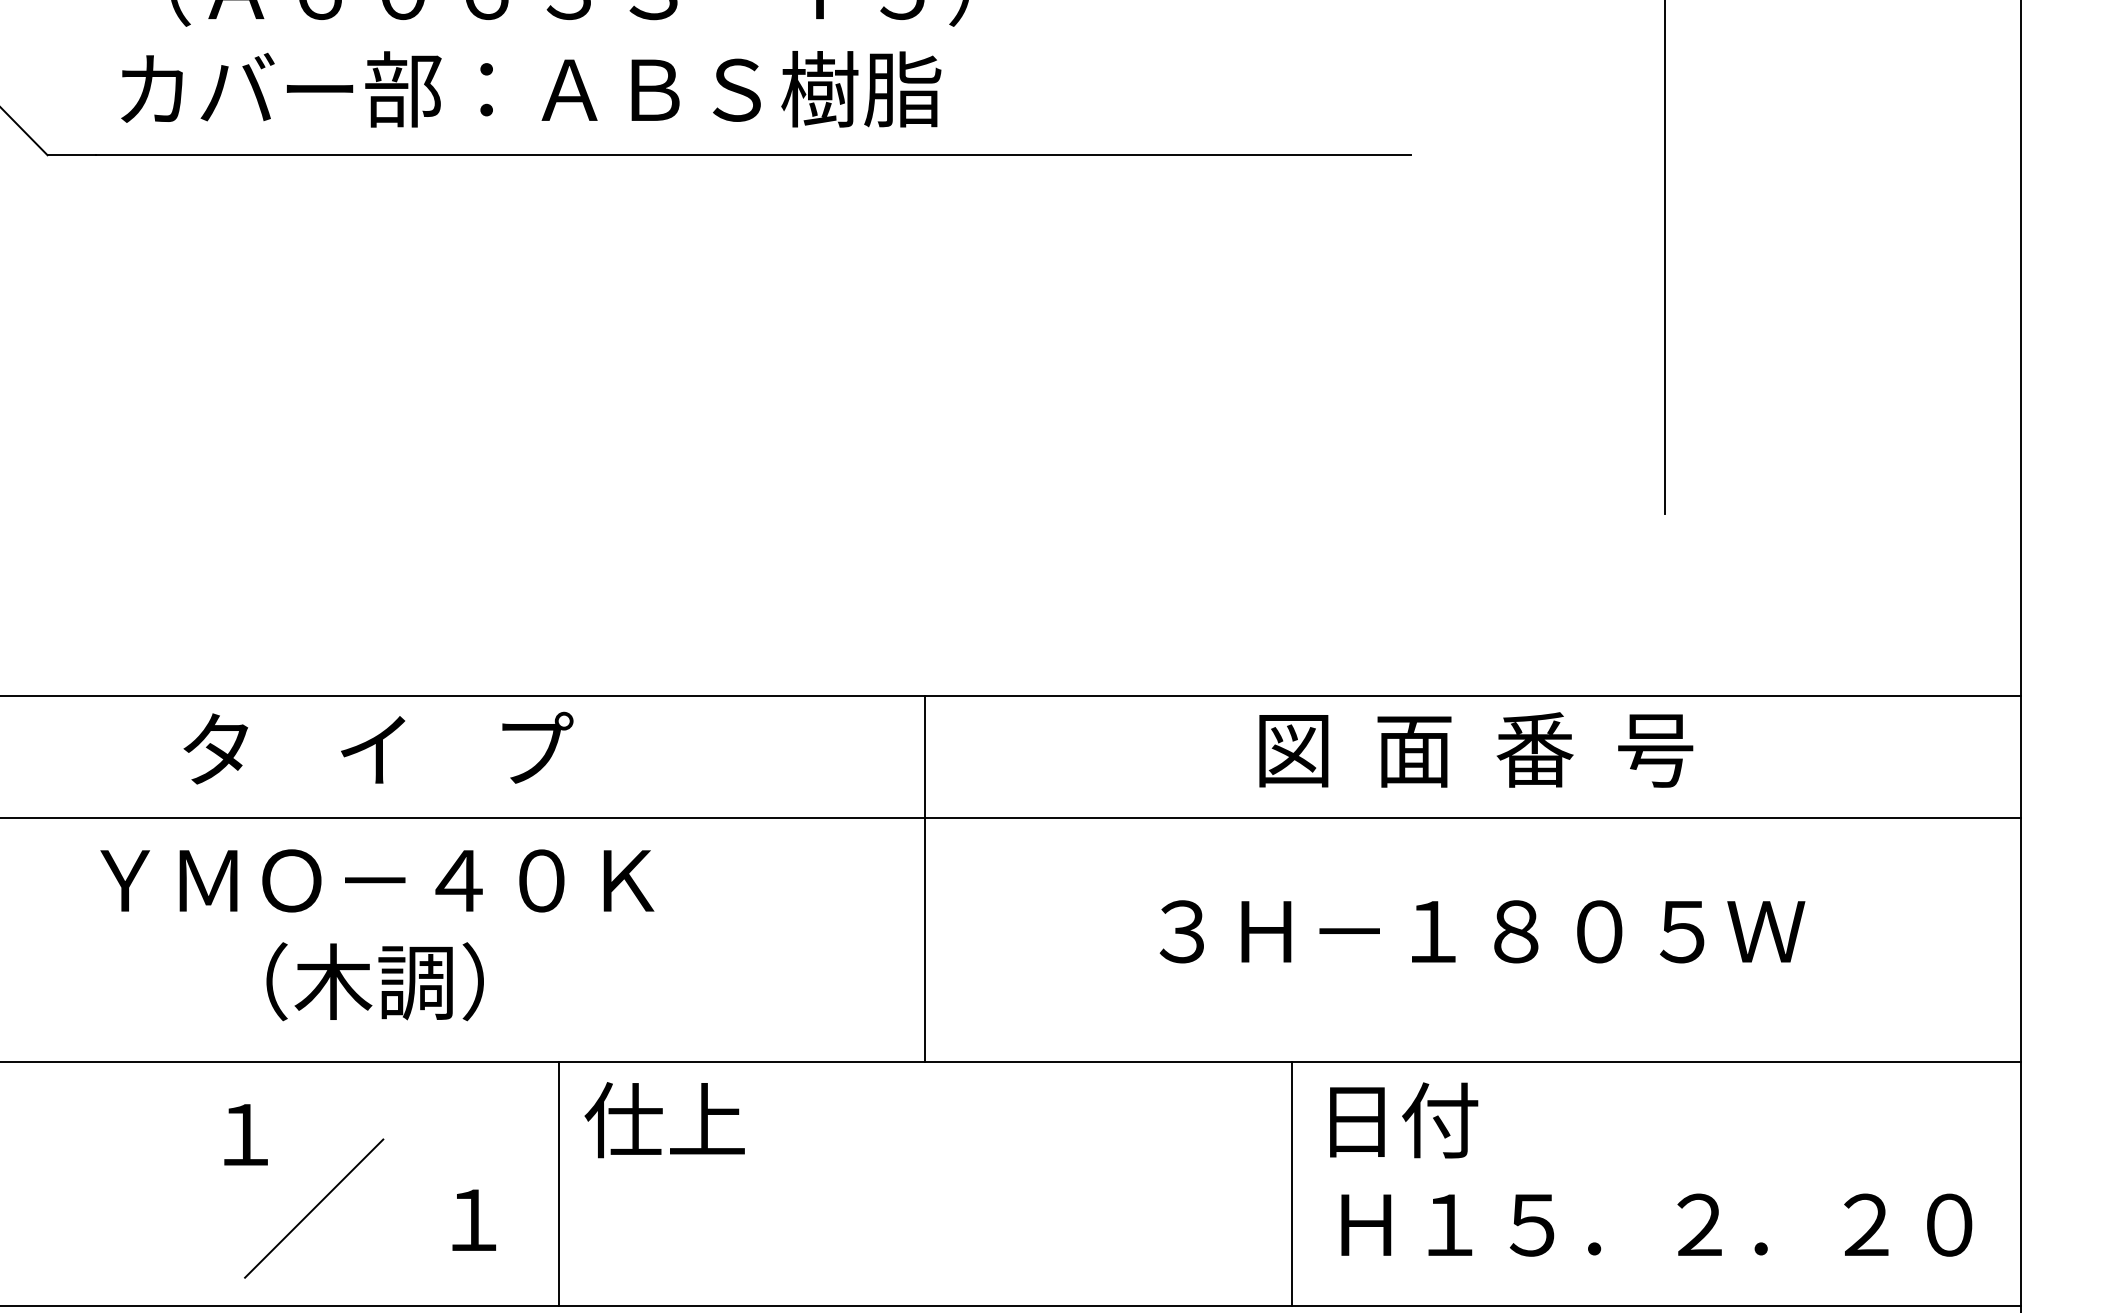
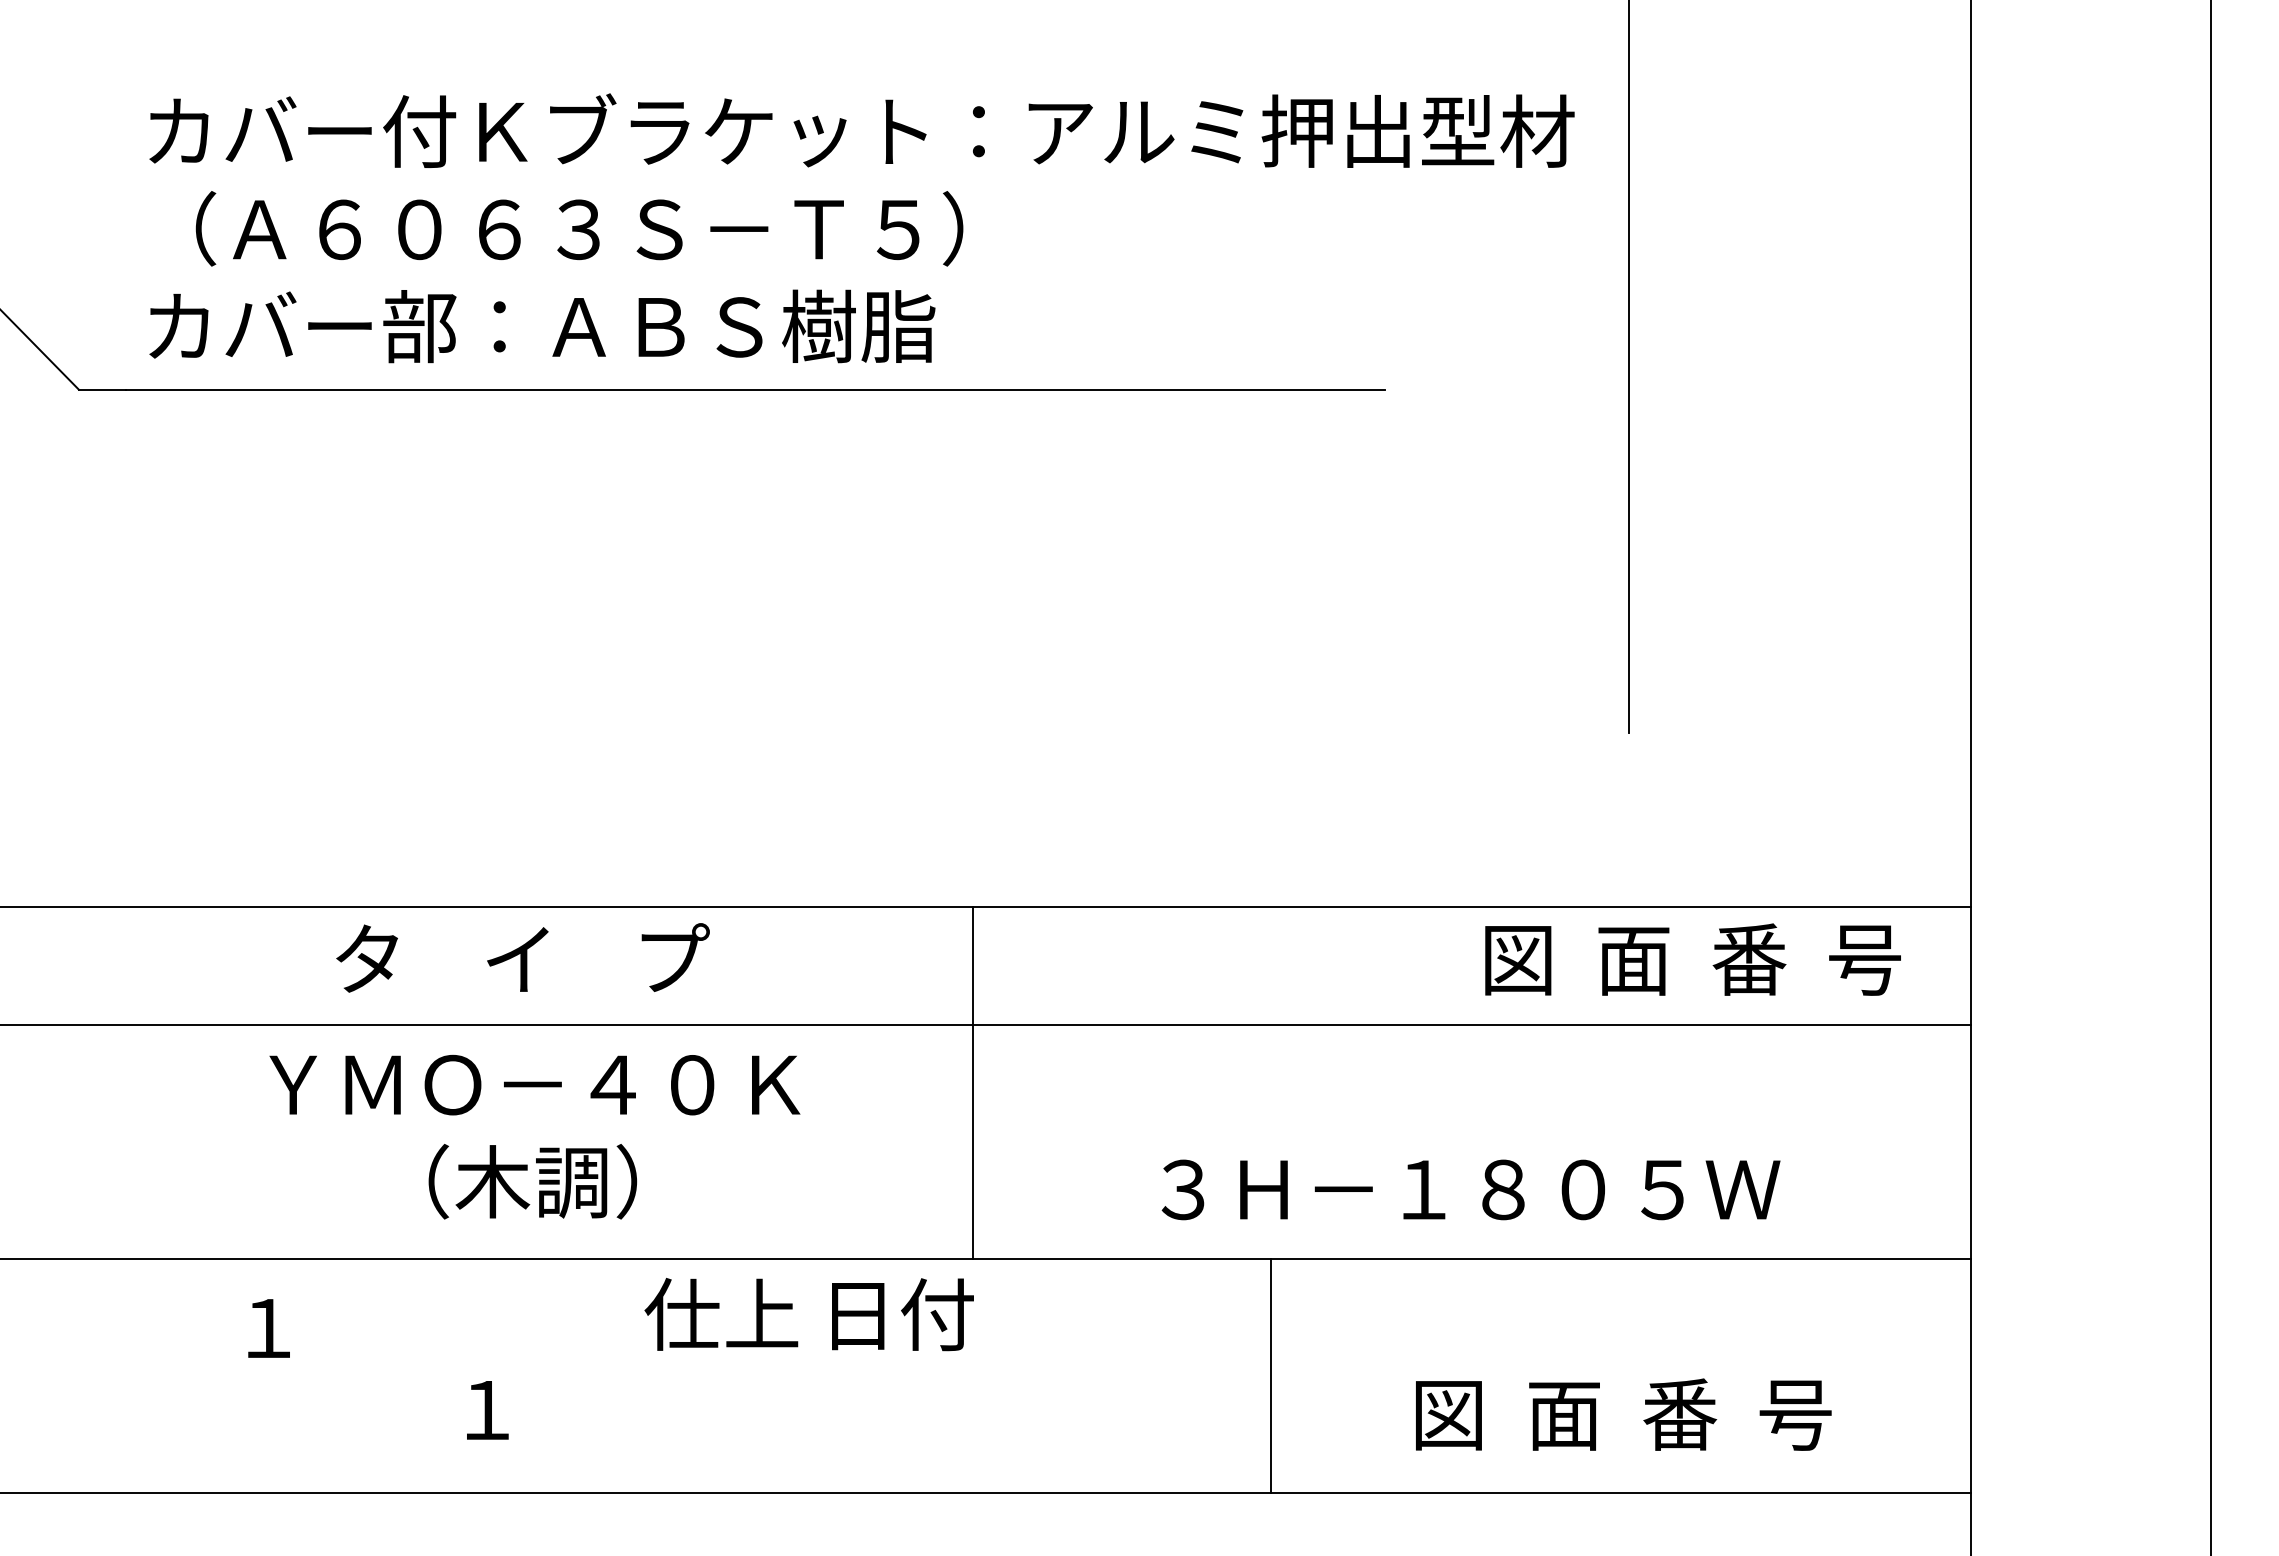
text: (377, 747) -> (522, 957), moved
text: (1475, 749) -> (1692, 959), moved
line: (924, 878) -> (972, 1082), moved
text: (1481, 931) -> (1470, 1189), moved
text: (376, 934) -> (534, 1136), moved
text: (664, 1120) -> (721, 1314), moved
text: (1403, 1120) -> (902, 1314), moved
line: (558, 1183) -> (568, 1375), removed
line: (314, 1207) -> (334, 1398), removed
text: (1657, 1224) -> (1621, 1414), Ｈ１５．２．２０ -> 図  面  番  号

